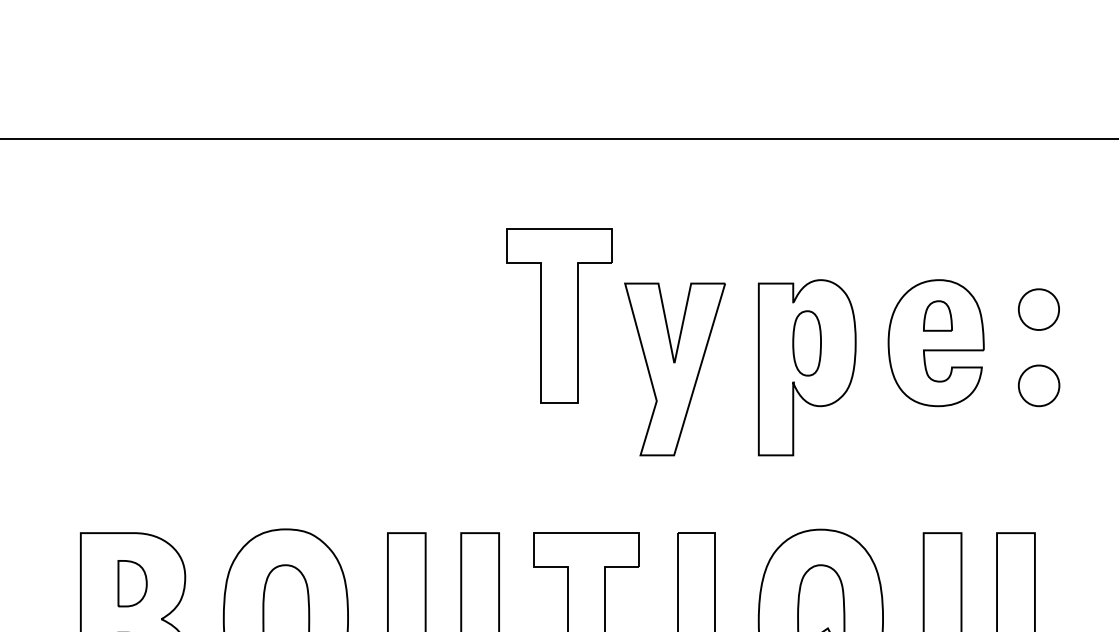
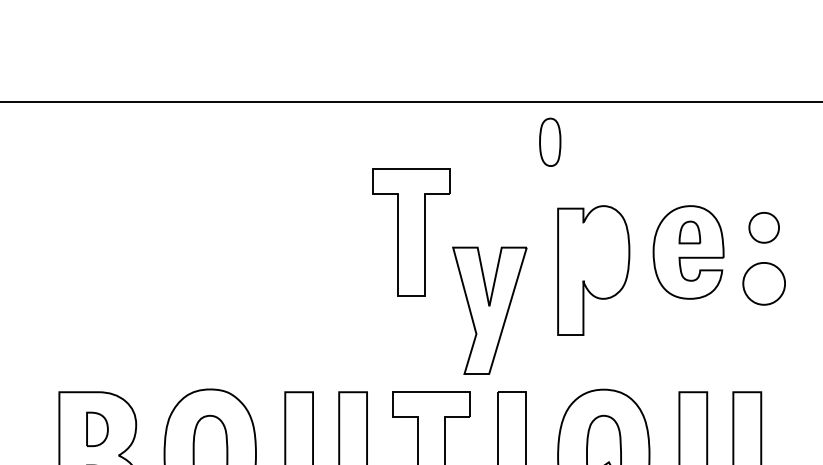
part: (806, 343) -> (549, 142), moved
part: (674, 369) -> (489, 310), moved
part: (1039, 385) -> (764, 283), size x1.4

